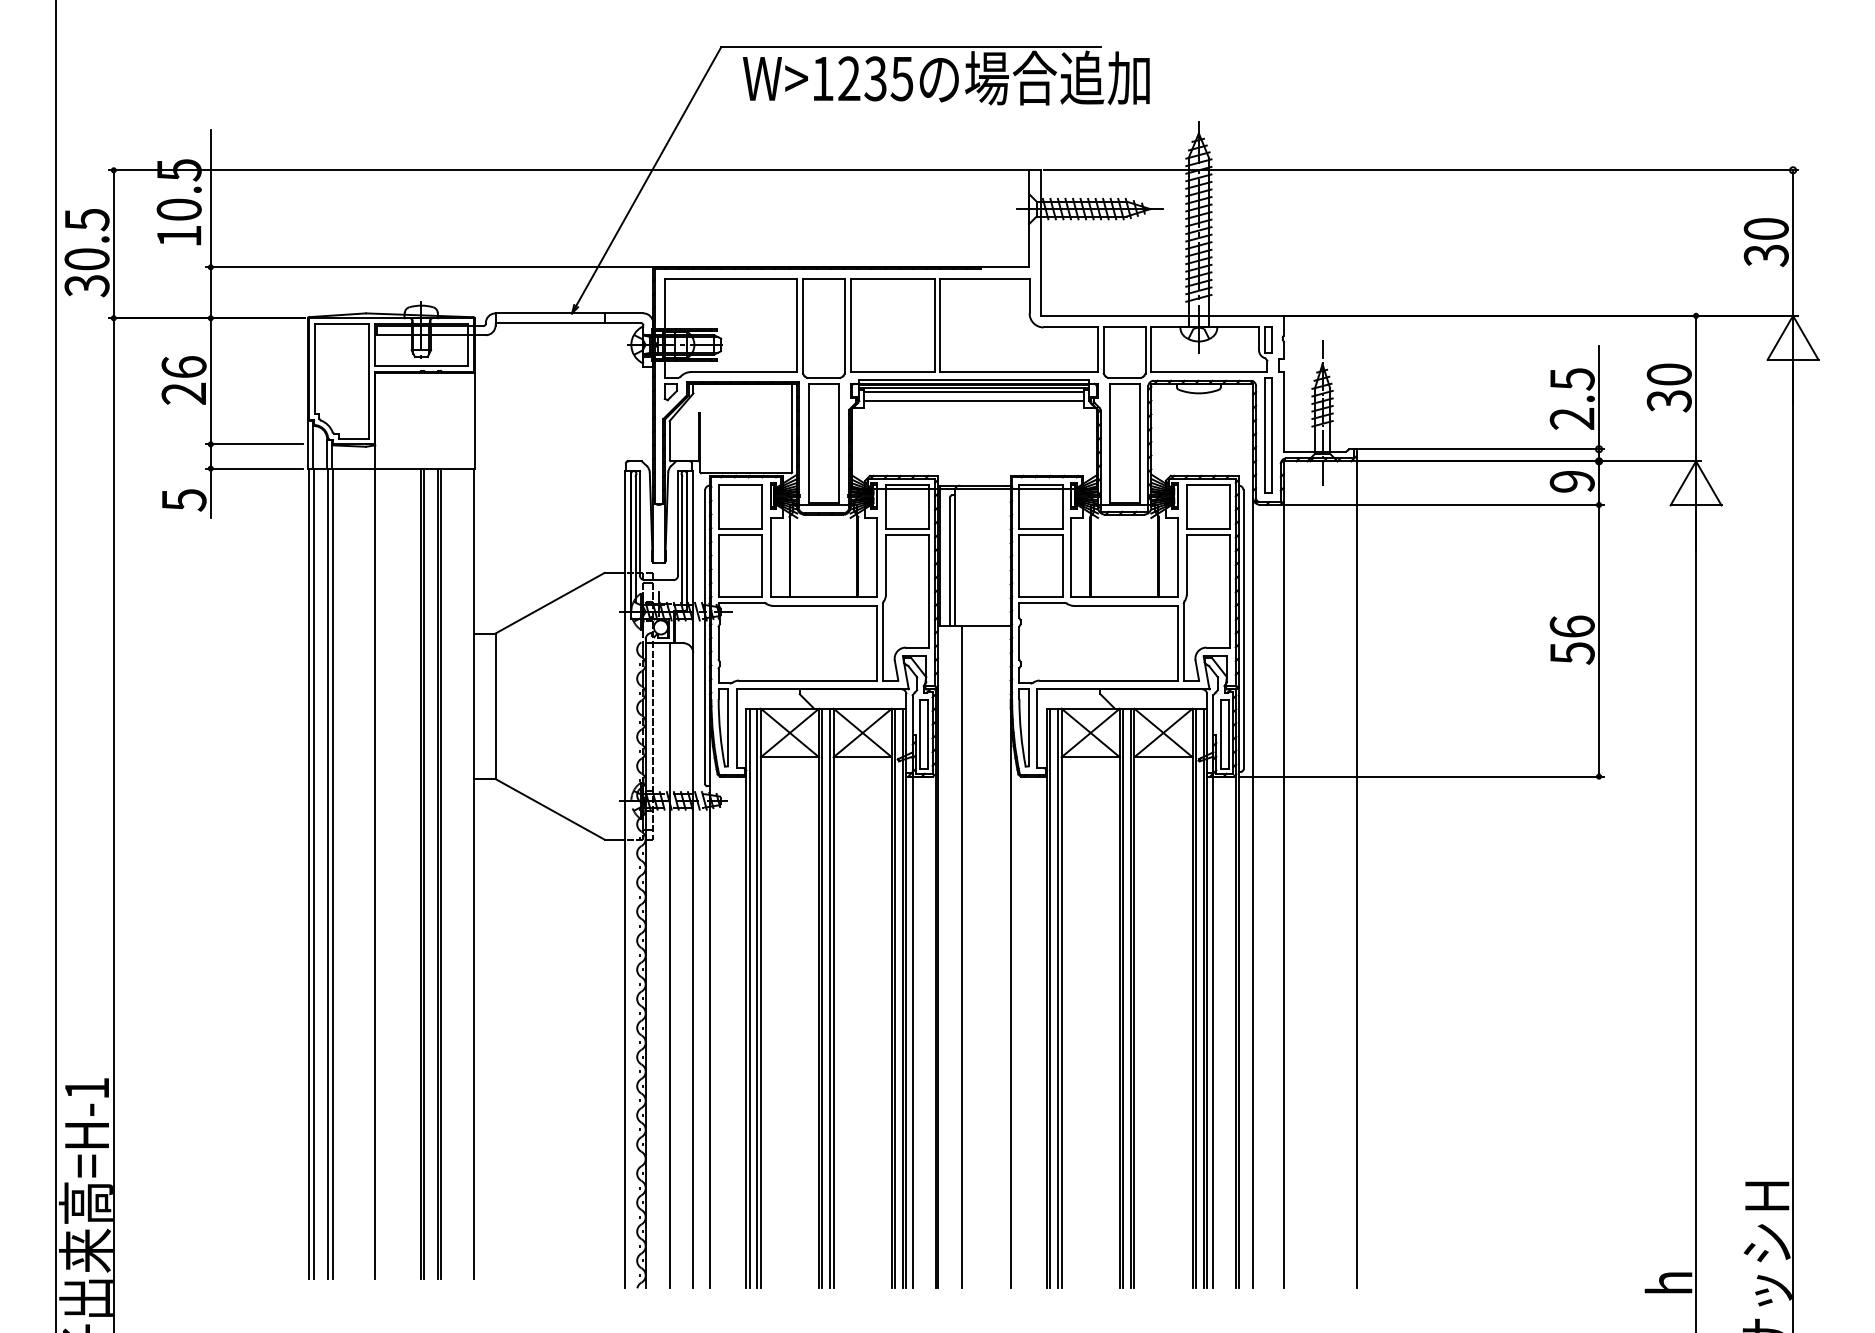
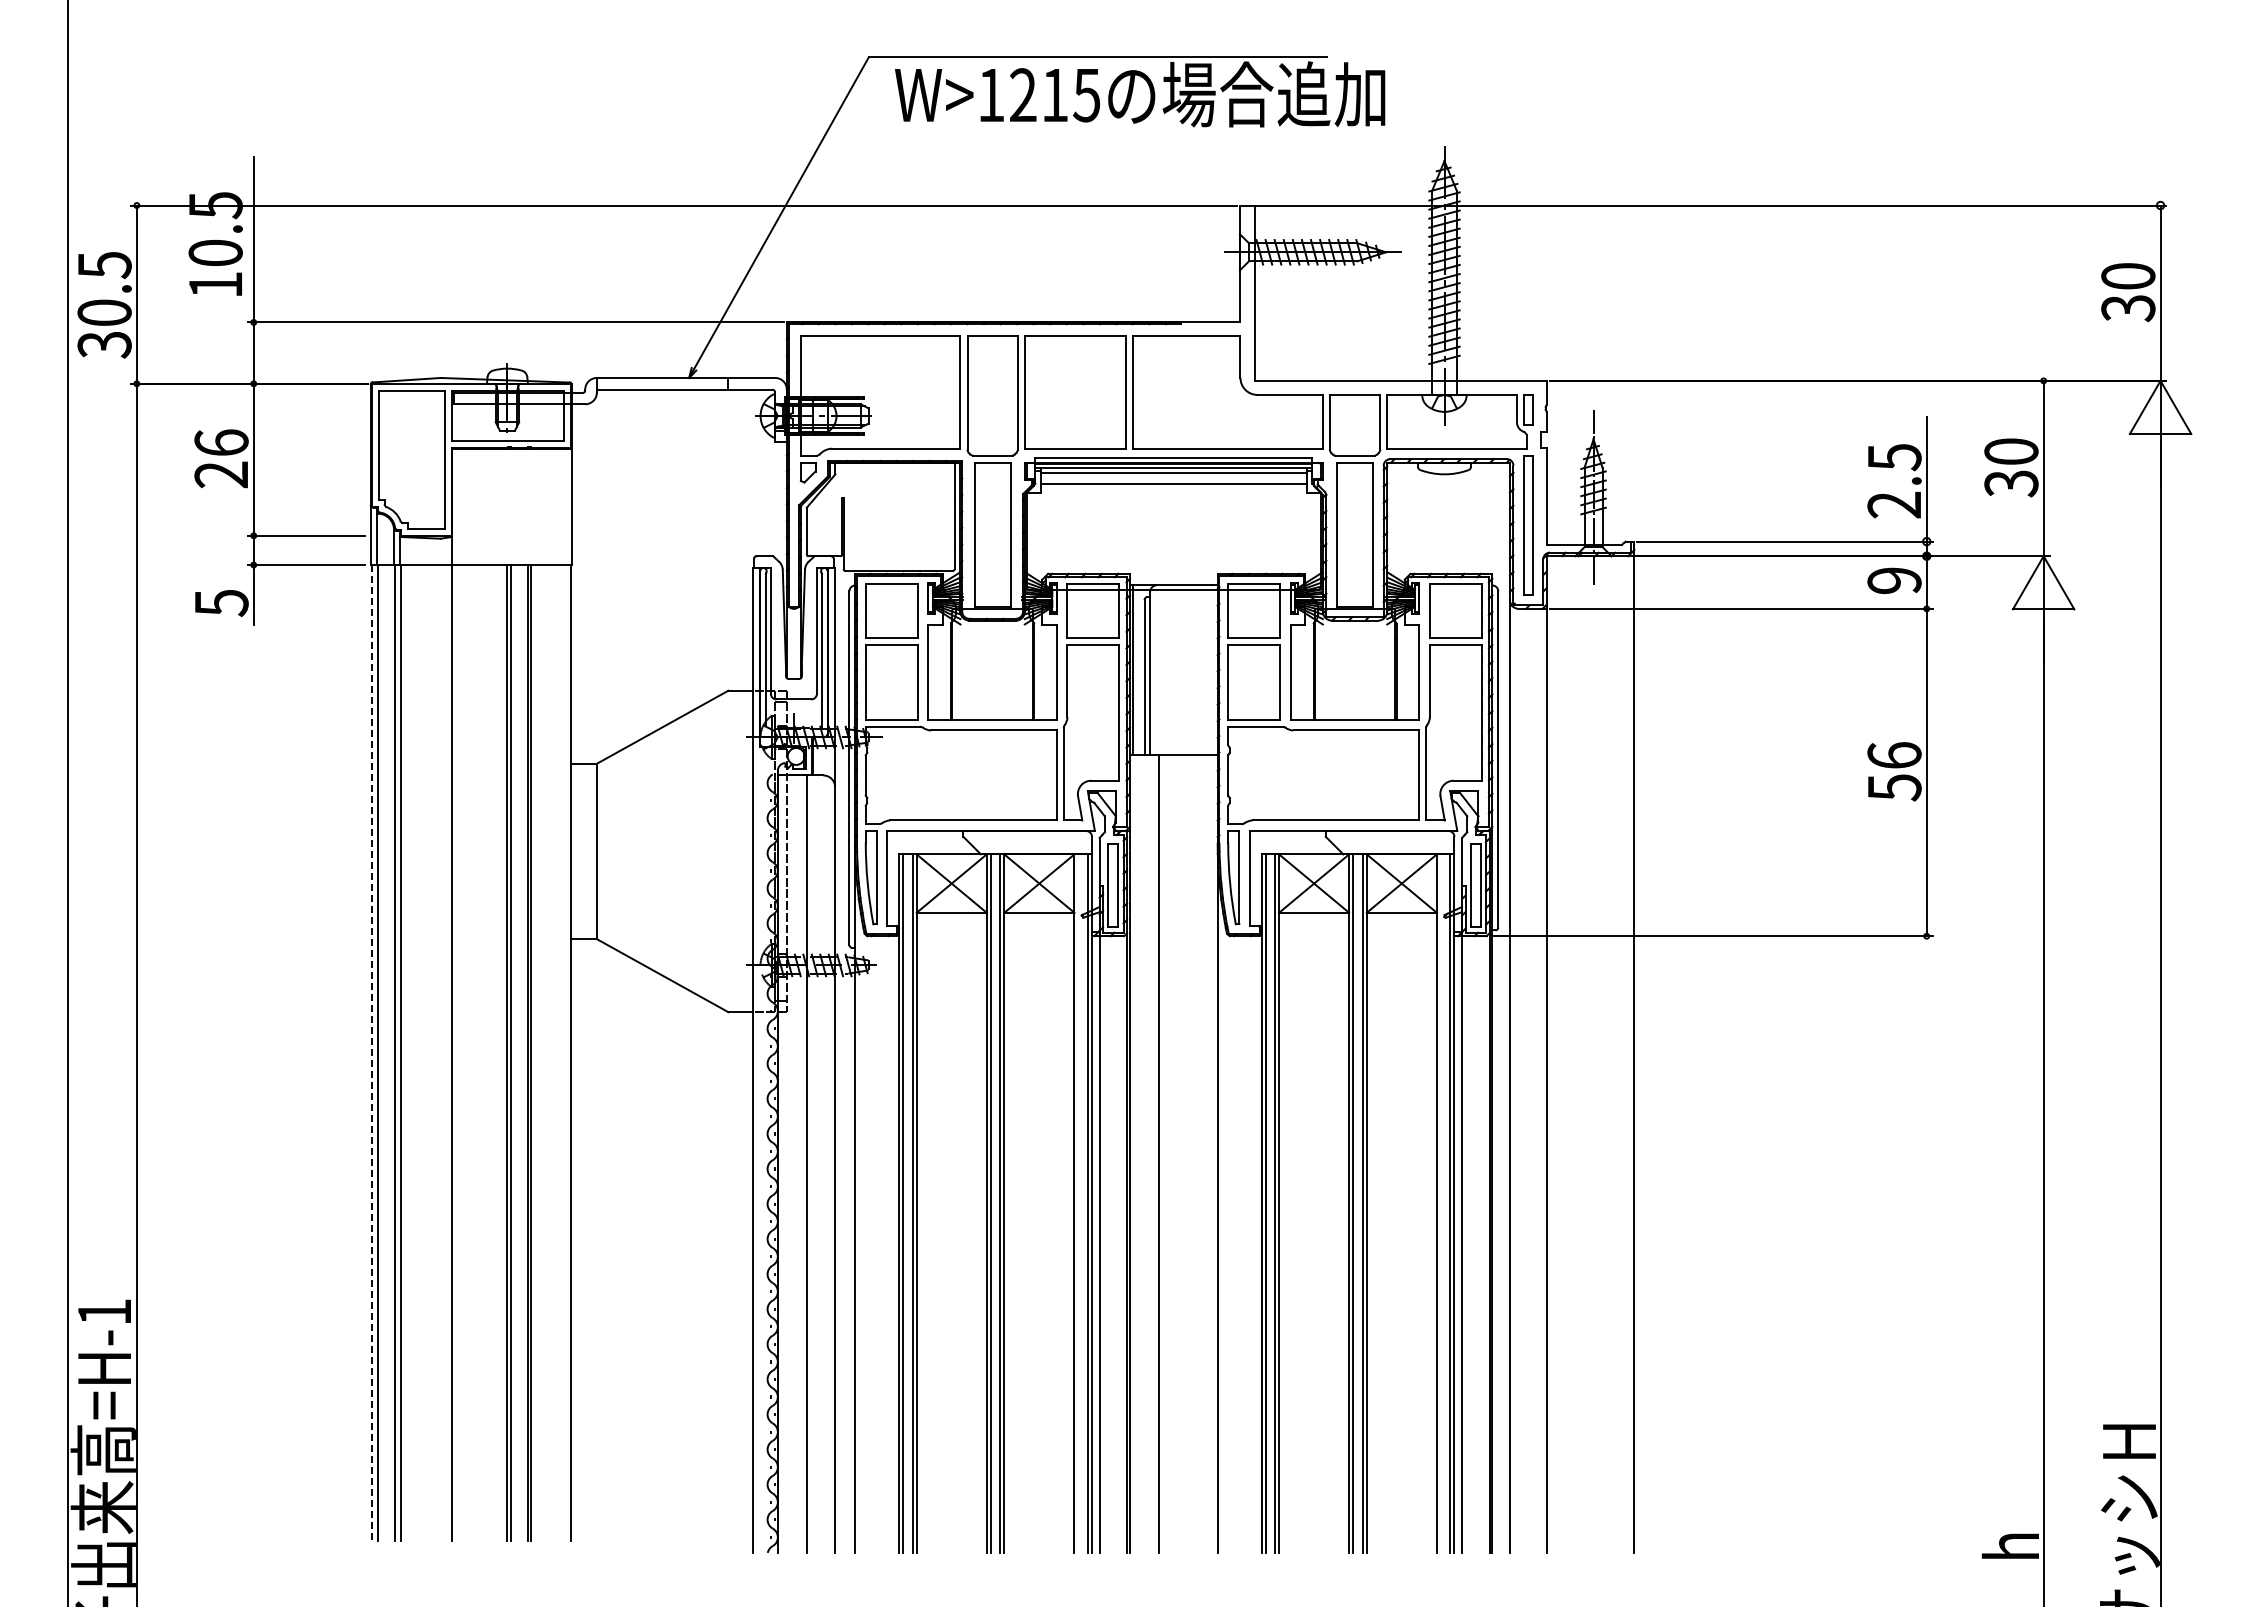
text: (875, 79) -> (1054, 95), W>1235 -> W>1215
line: (308, 873) -> (371, 1053), solid -> dashed
line: (895, 998) -> (1078, 1203), removed
line: (1195, 998) -> (1440, 1203), removed

